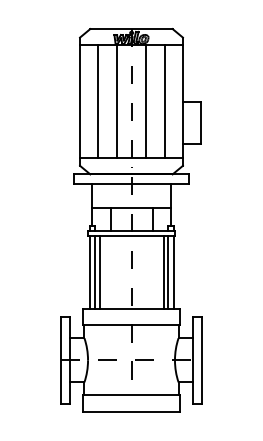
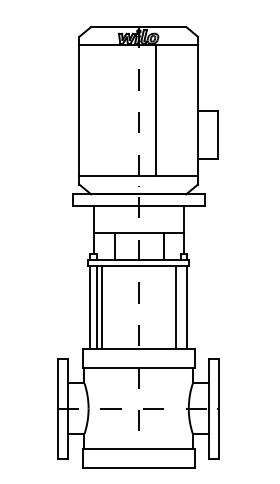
line: (98, 101) -> (100, 110), removed
line: (116, 101) -> (121, 110), removed
line: (164, 101) -> (176, 110), removed
line: (168, 272) -> (181, 307), removed

